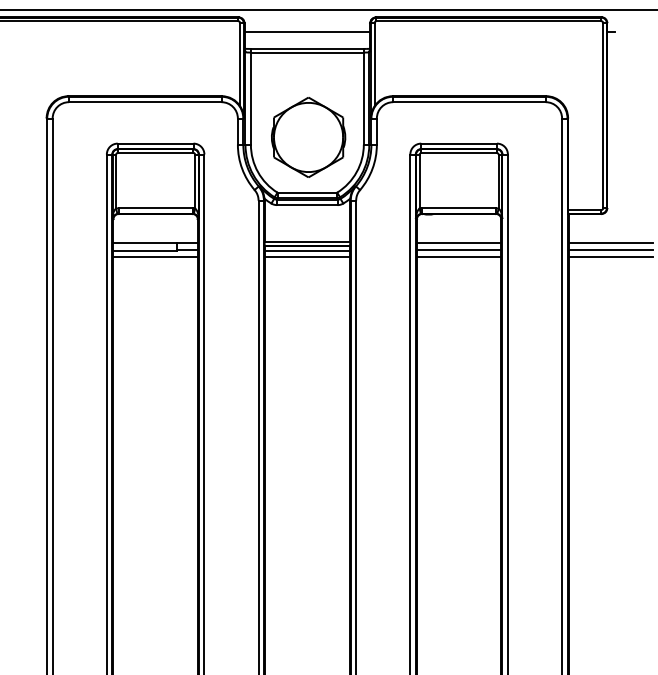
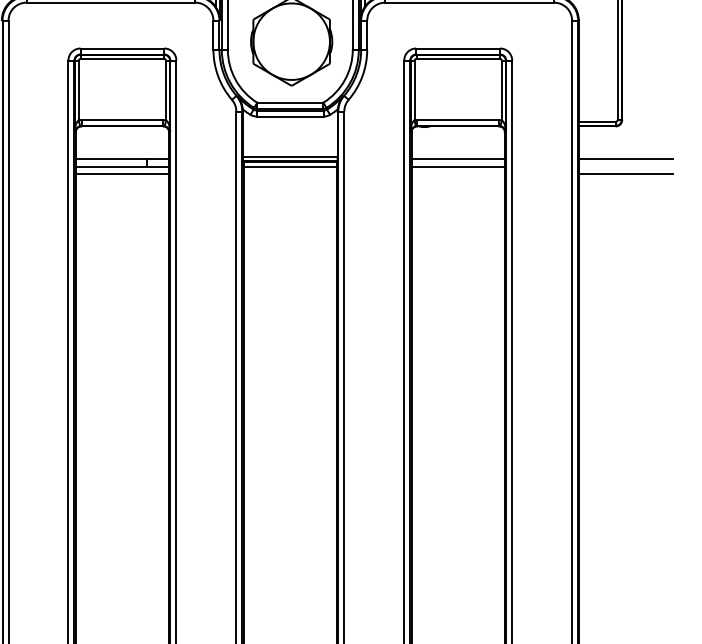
line: (610, 250) -> (625, 166), removed
line: (307, 256) -> (290, 173), removed
line: (458, 256) -> (457, 173), removed

